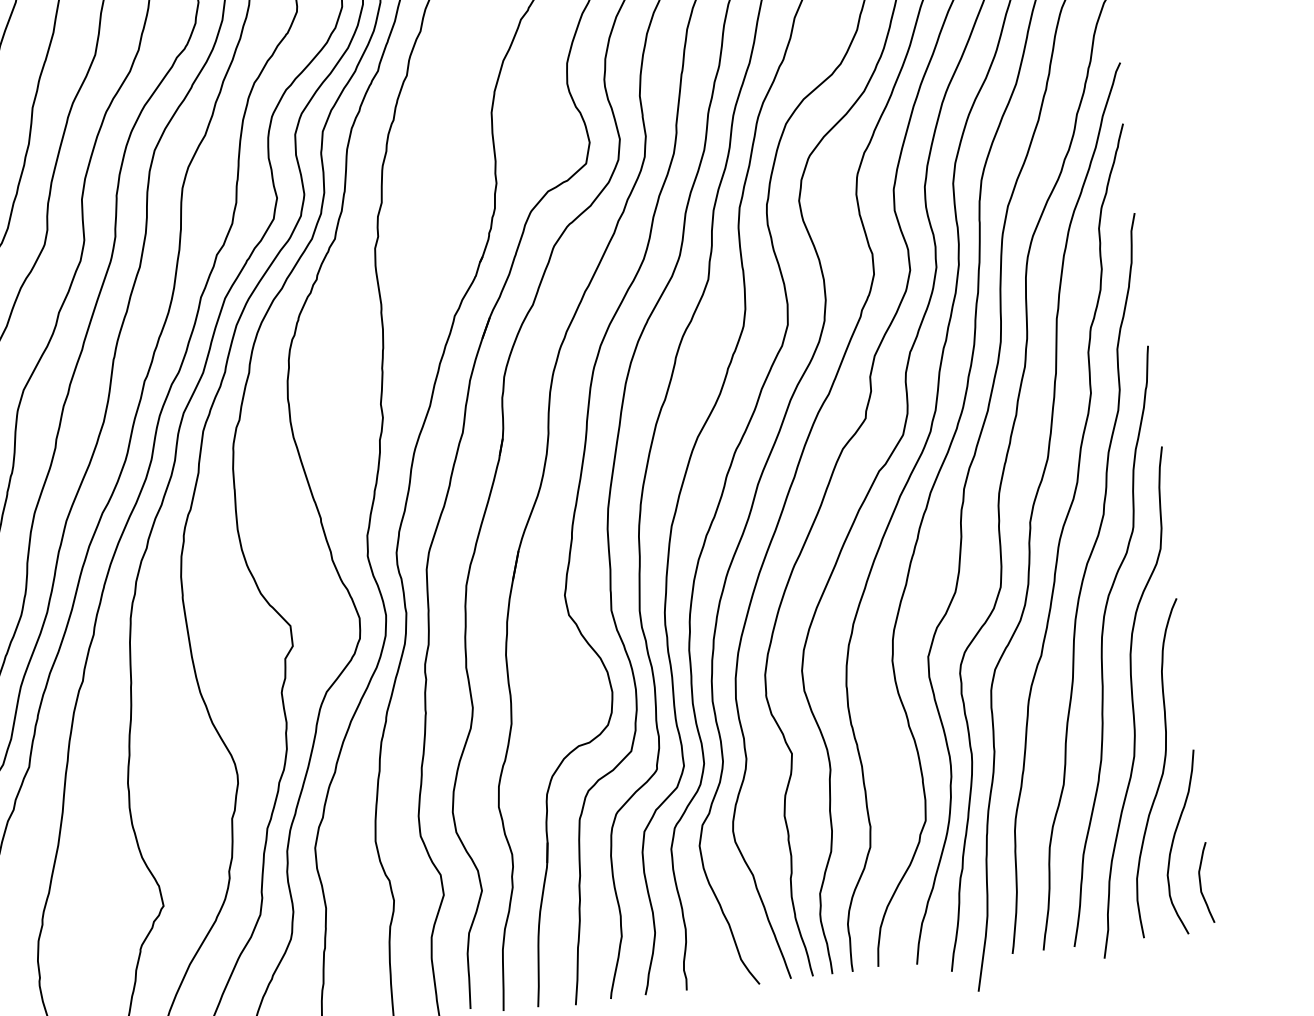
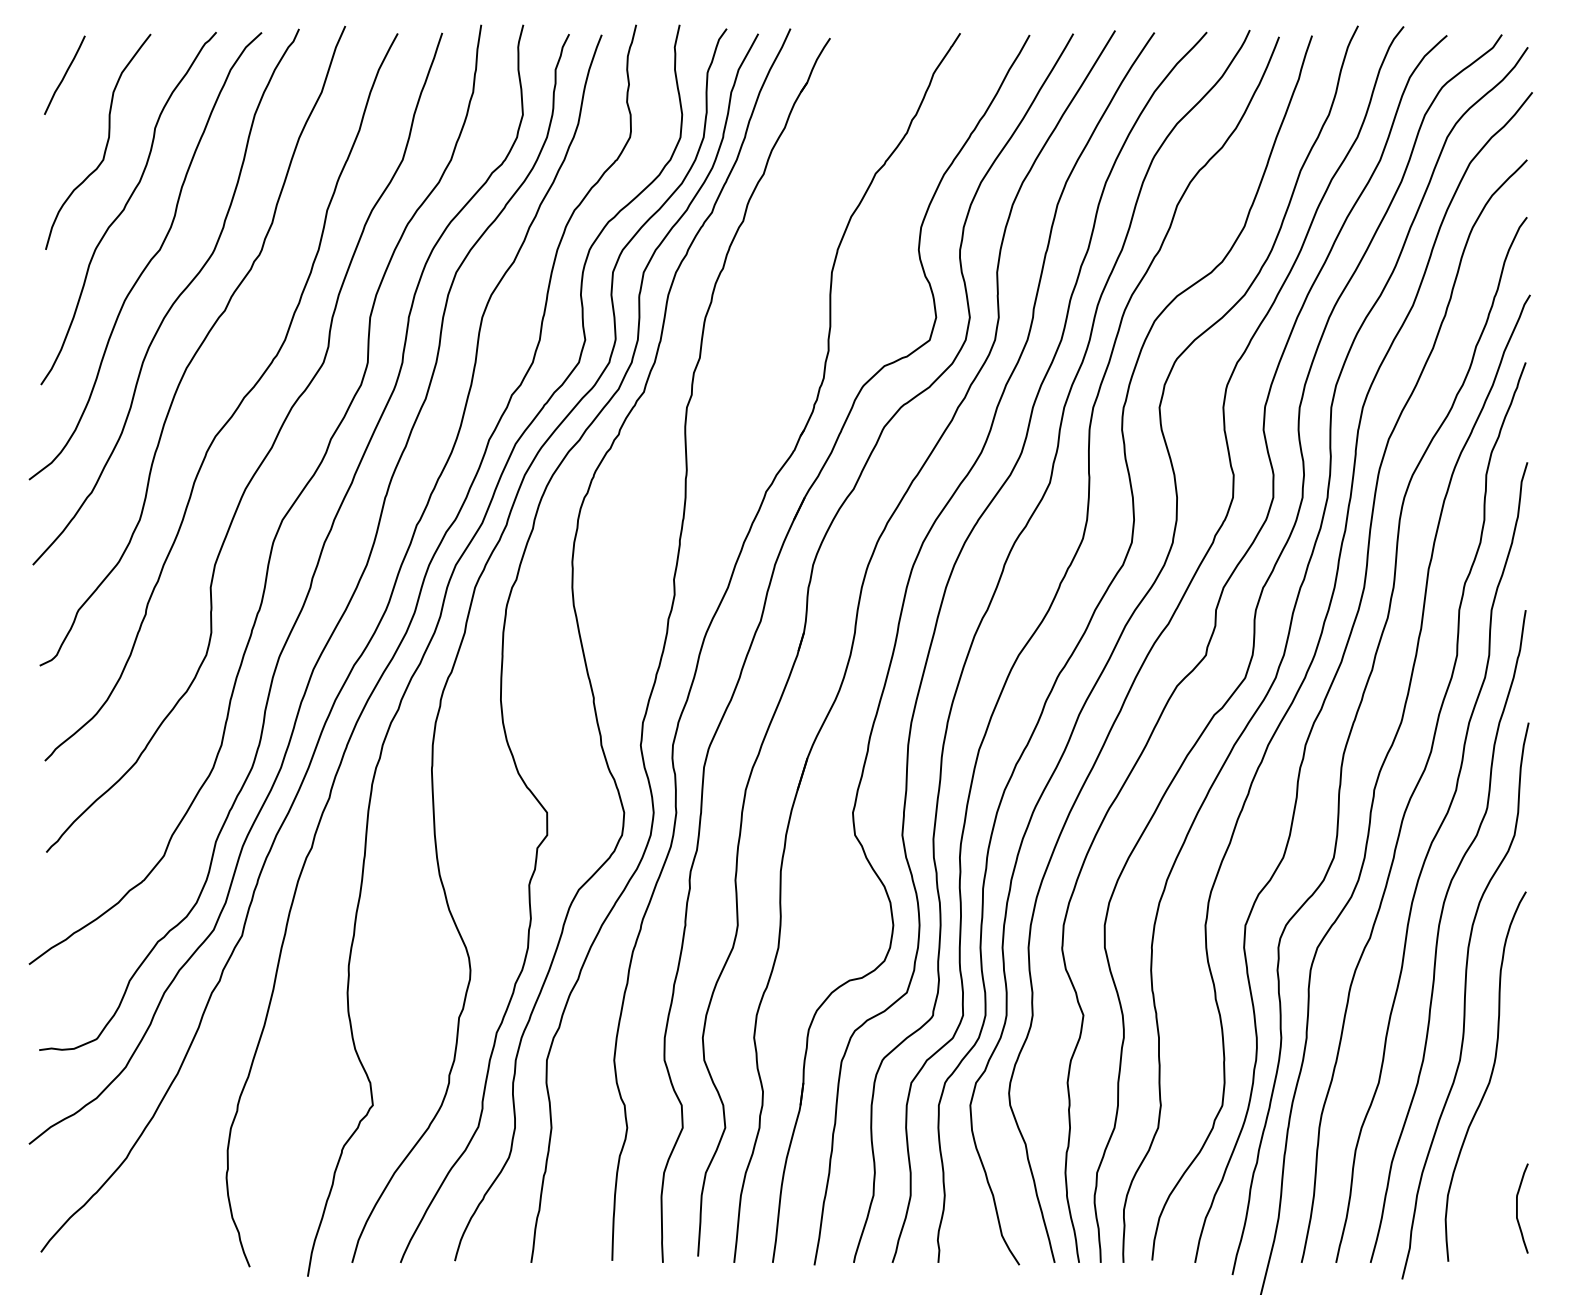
curve: (1174, 840) -> (1493, 1157), removed

